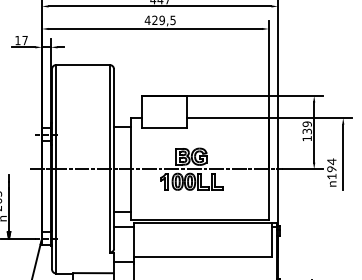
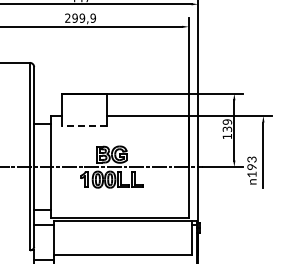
text: (159, 20) -> (79, 18), 429,5 -> 299,9
line: (163, 128) -> (83, 126), solid -> dashed
text: (331, 161) -> (251, 159), 194 -> 193

